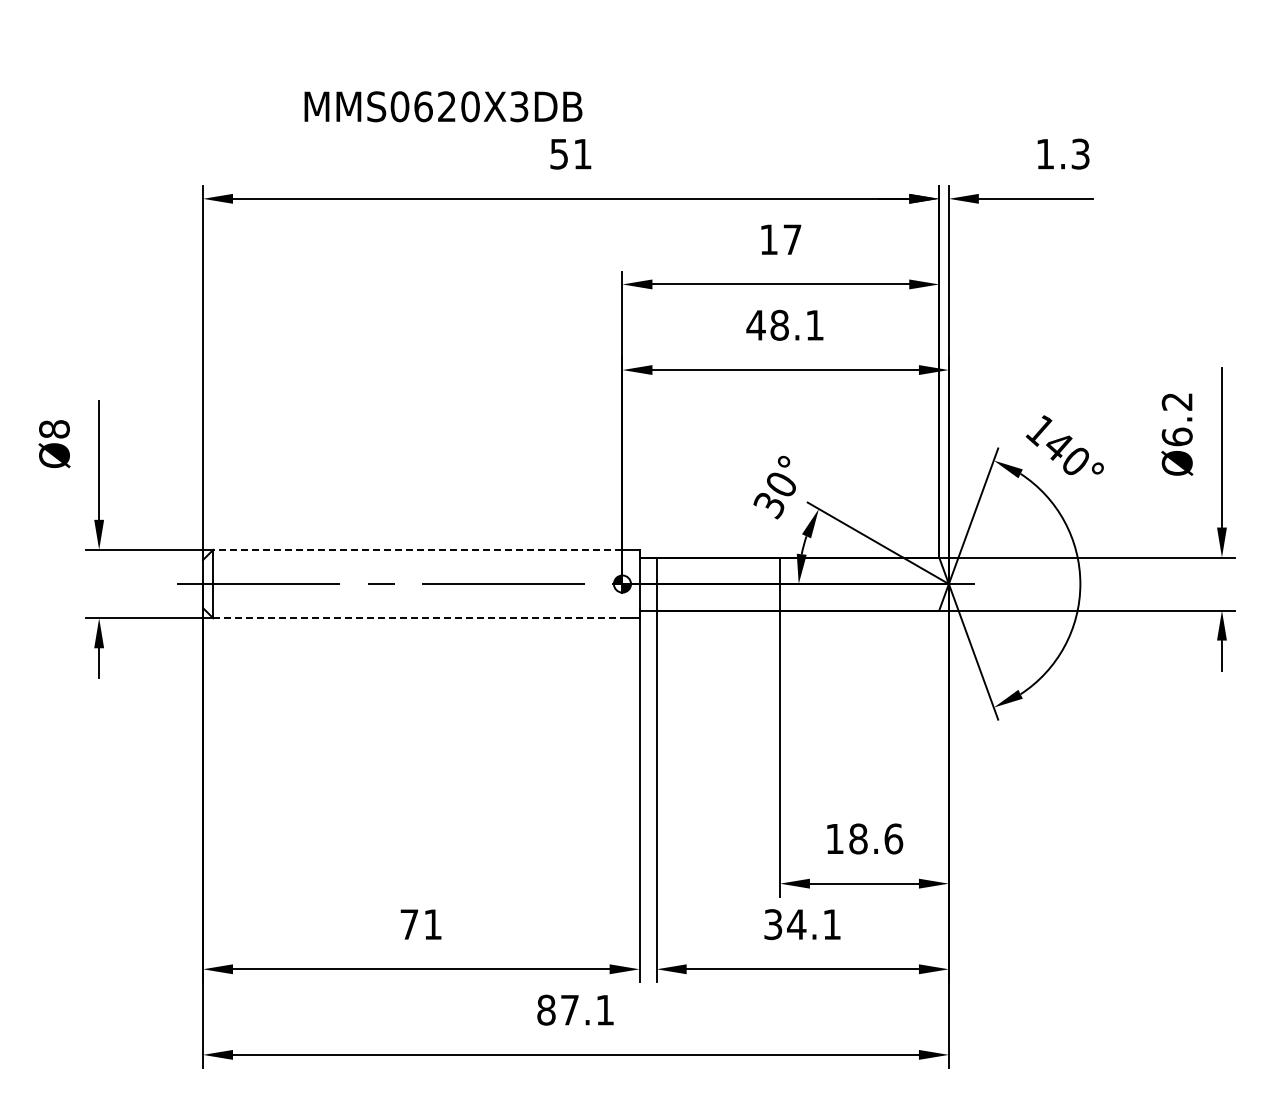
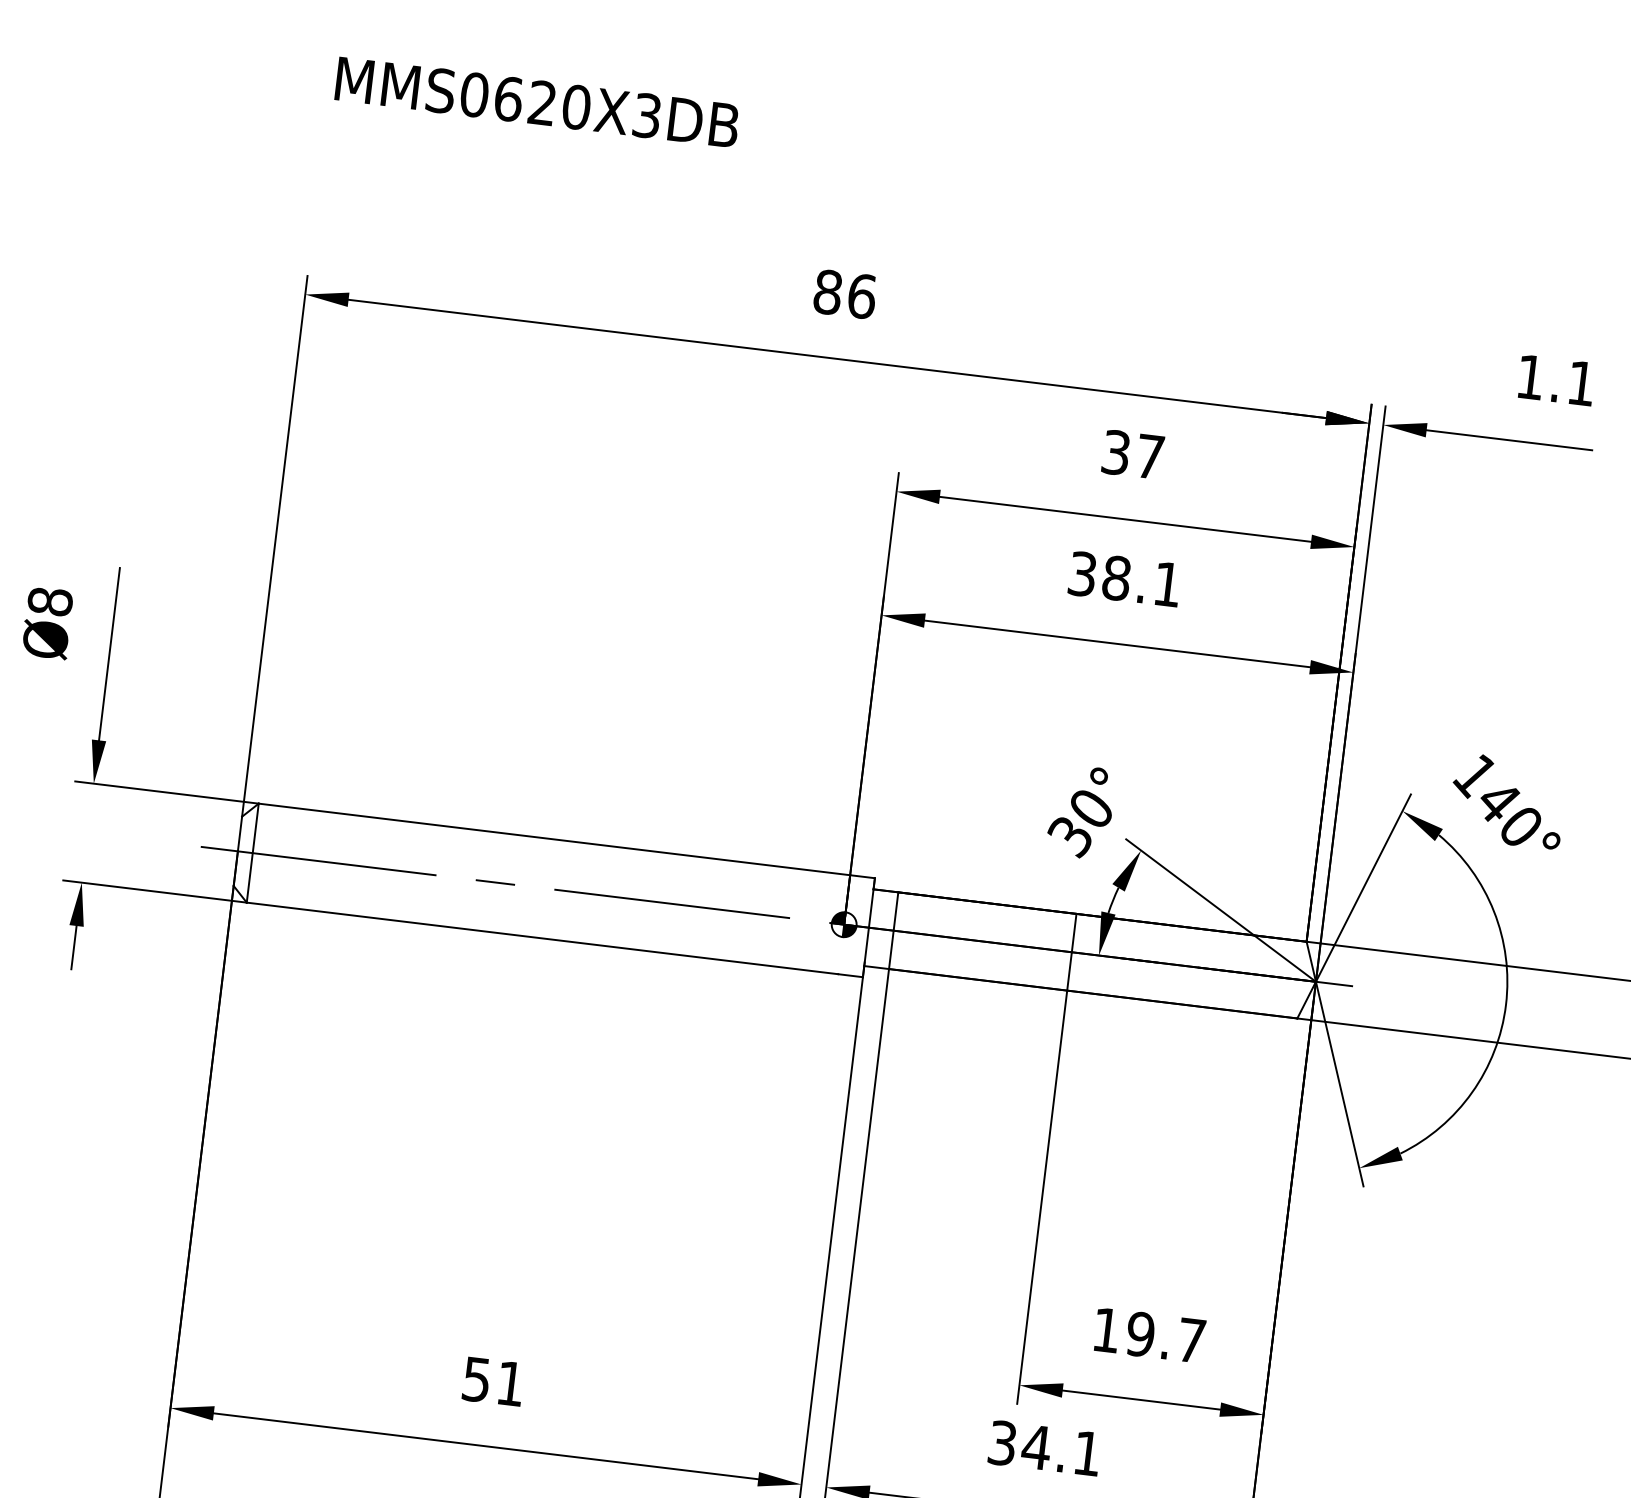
text: (443, 106) -> (537, 102), moved
text: (571, 153) -> (845, 293), 51 -> 86
text: (1080, 153) -> (1581, 382), 1.3 -> 1.1
text: (768, 239) -> (1115, 452), 17 -> 37
text: (755, 324) -> (1081, 572), 48.1 -> 38.1
line: (417, 549) -> (553, 838), dashed -> solid
line: (417, 618) -> (541, 938), dashed -> solid
text: (876, 838) -> (1166, 1336), 18.6 -> 19.7
text: (409, 924) -> (476, 1379), 71 -> 51

